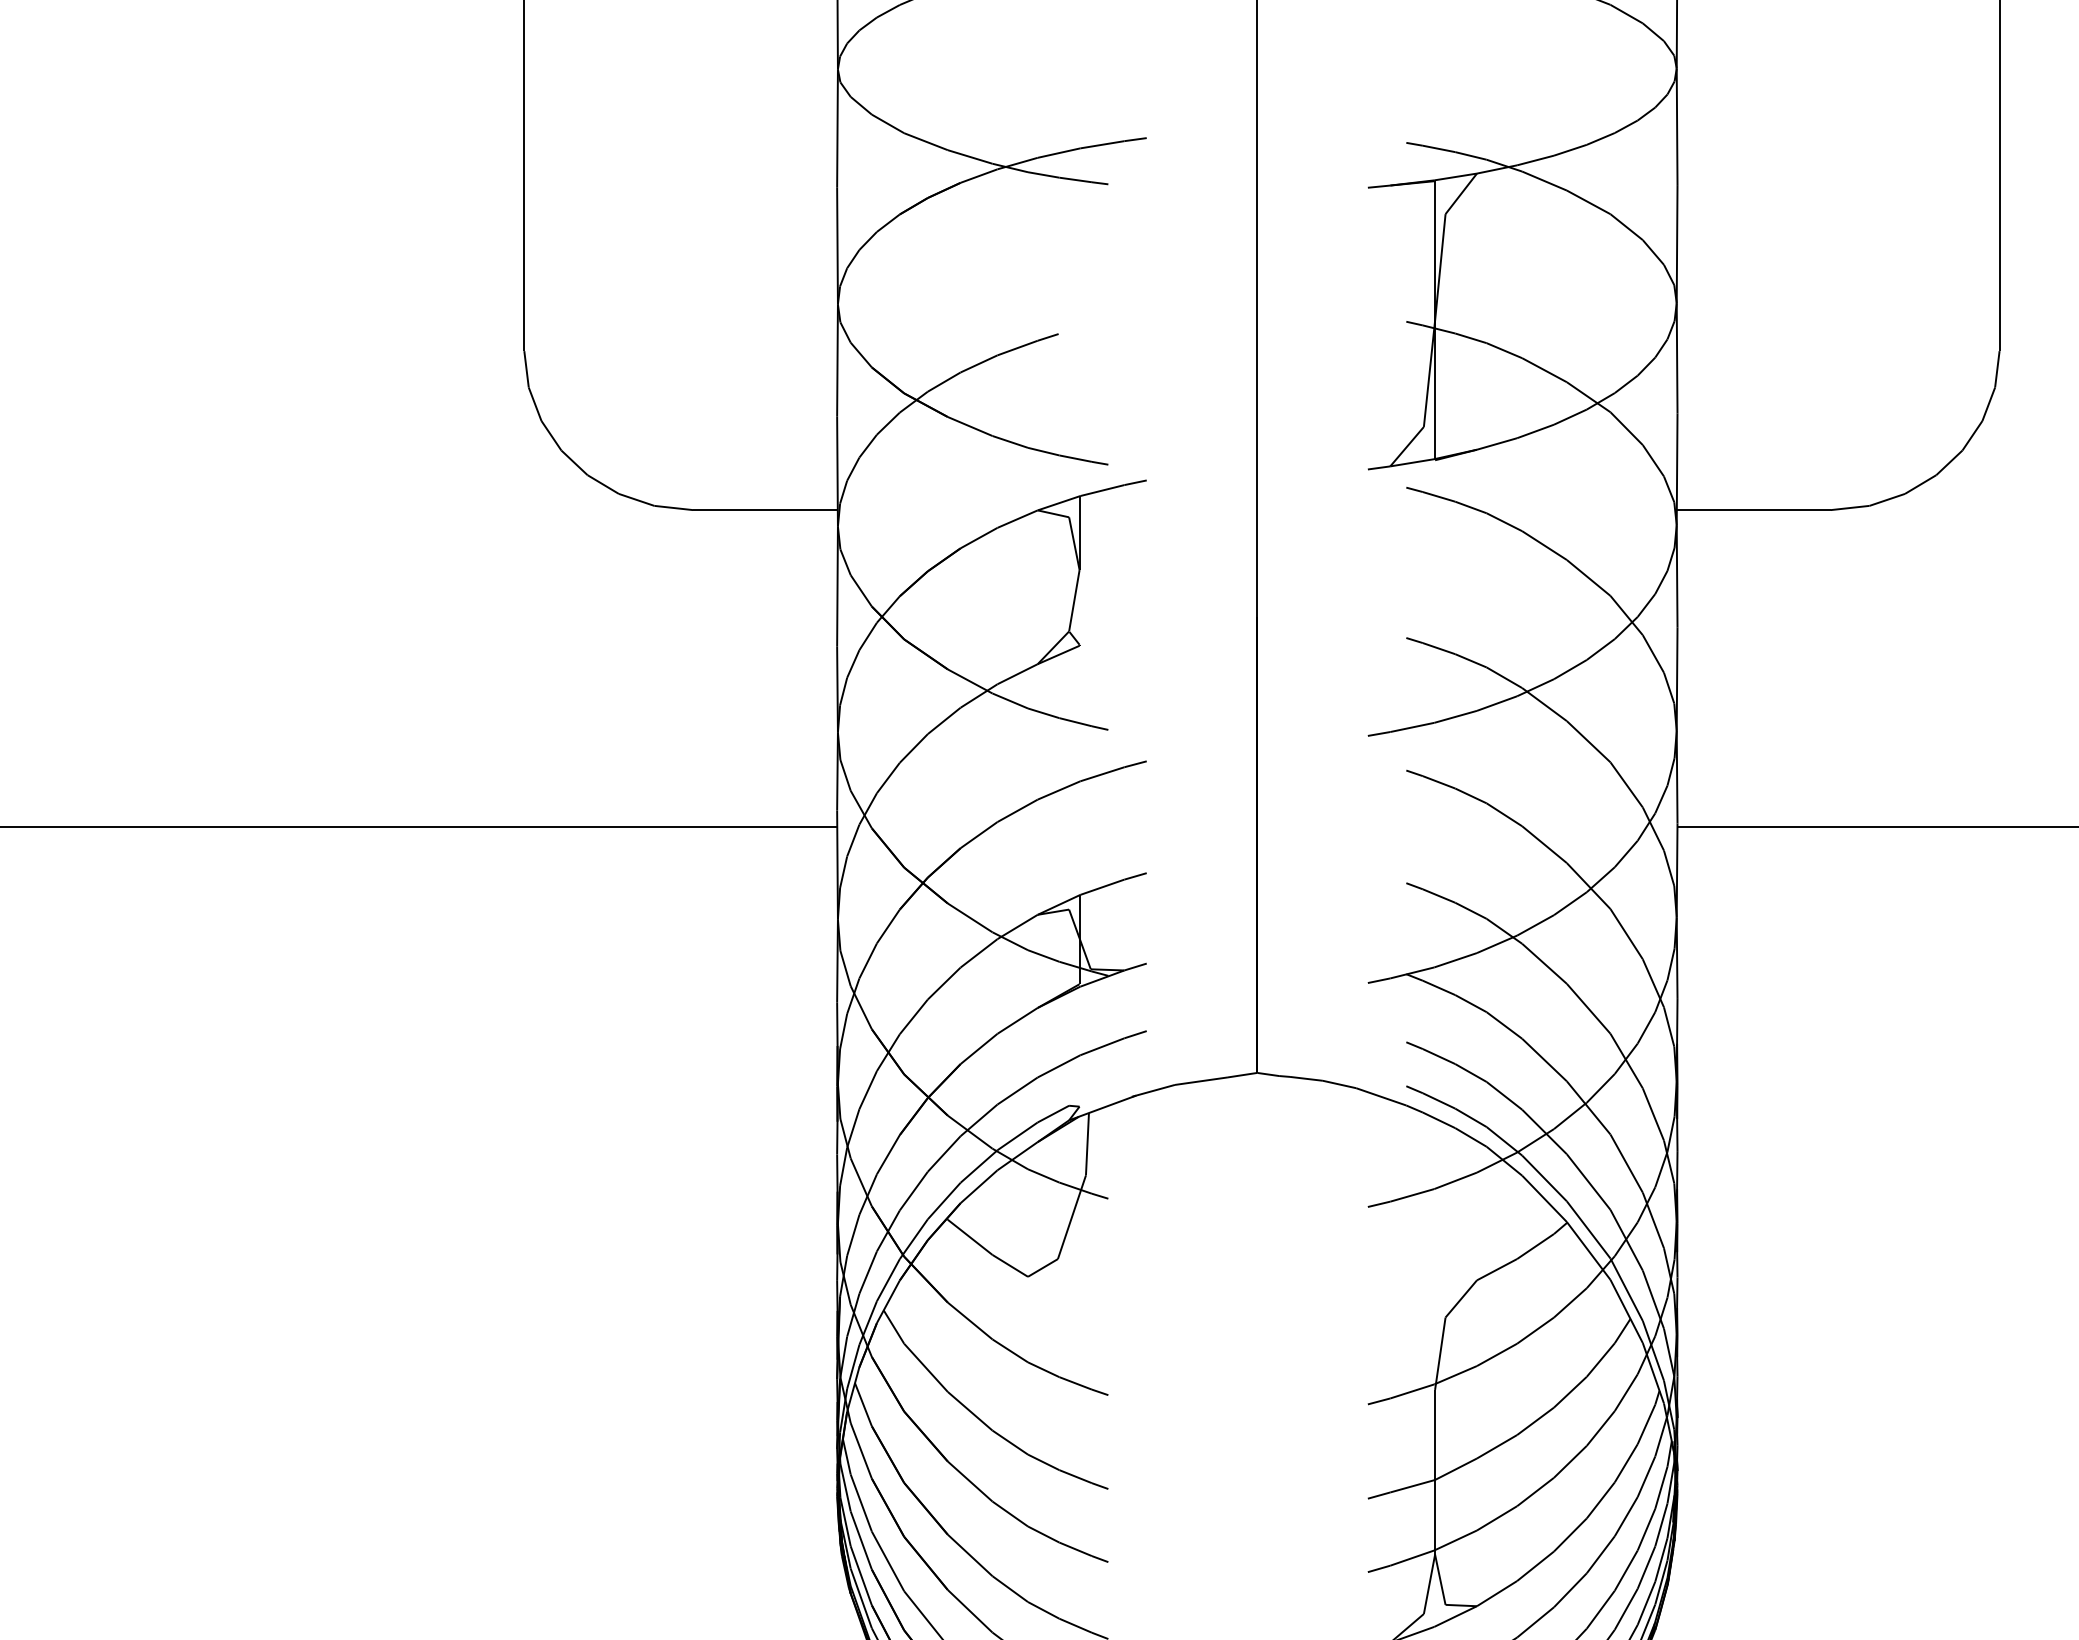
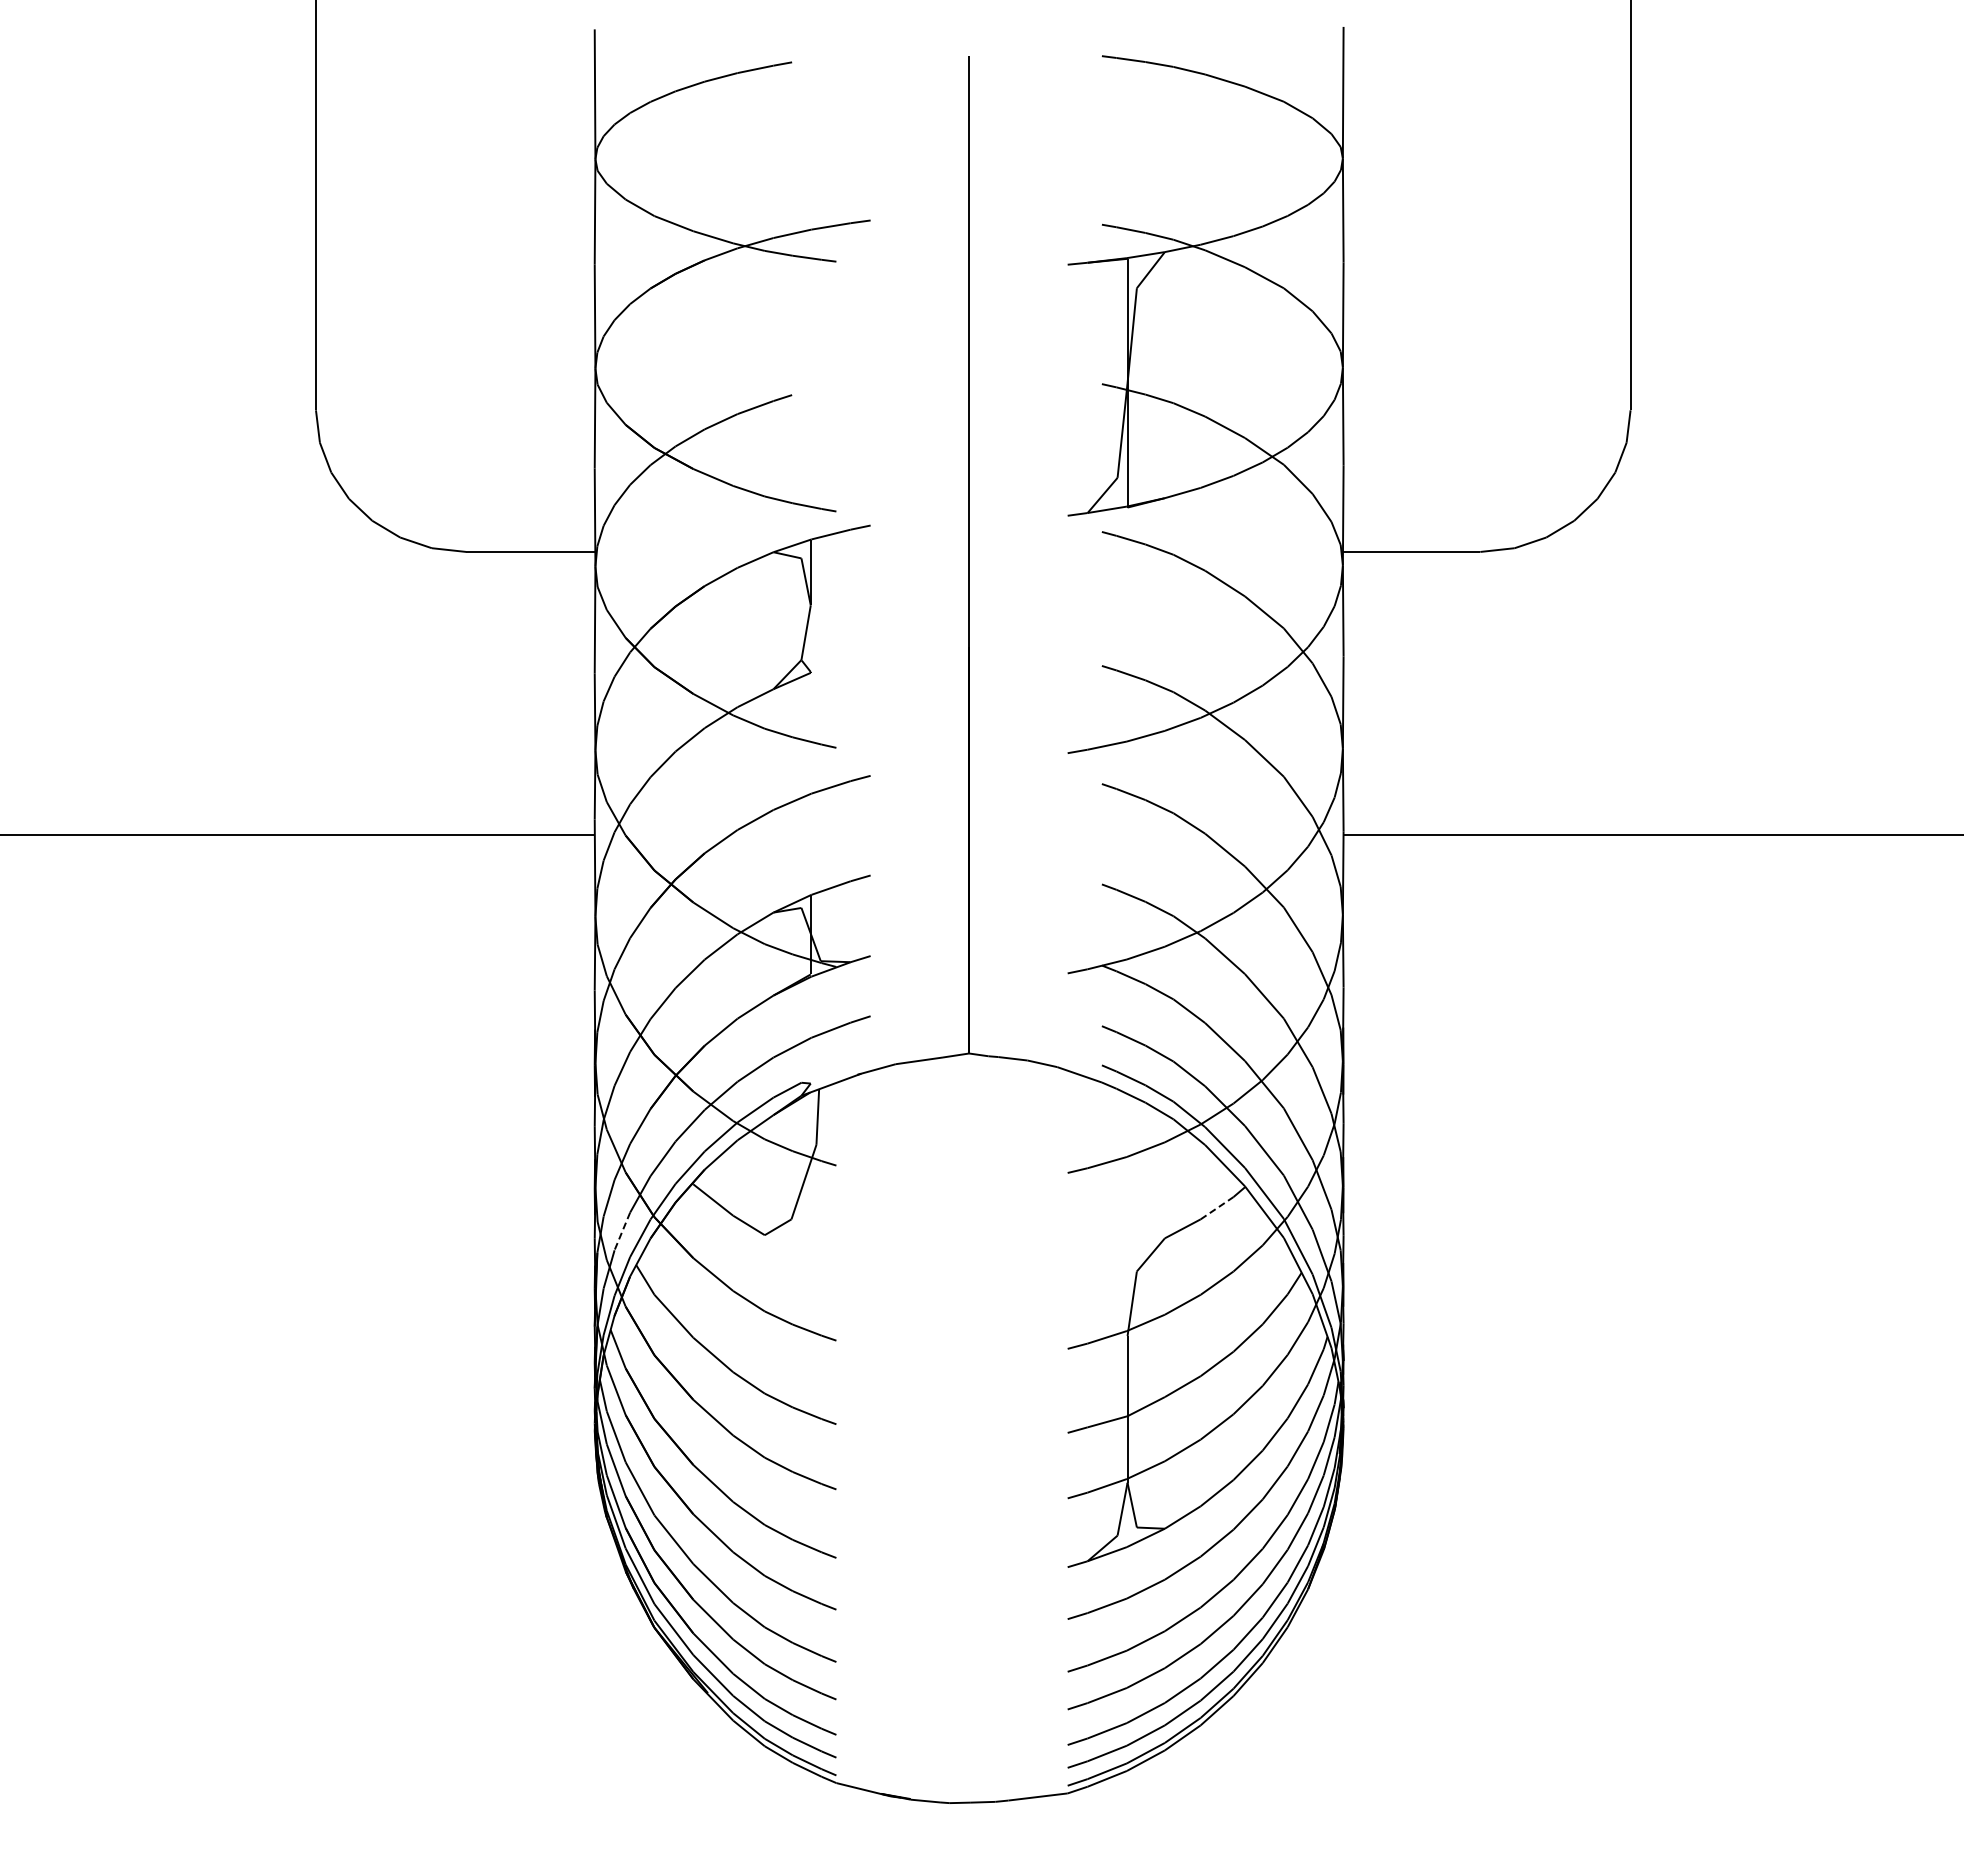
line: (1536, 1246) -> (1217, 1208), solid -> dashed
line: (868, 1272) -> (622, 1231), solid -> dashed

